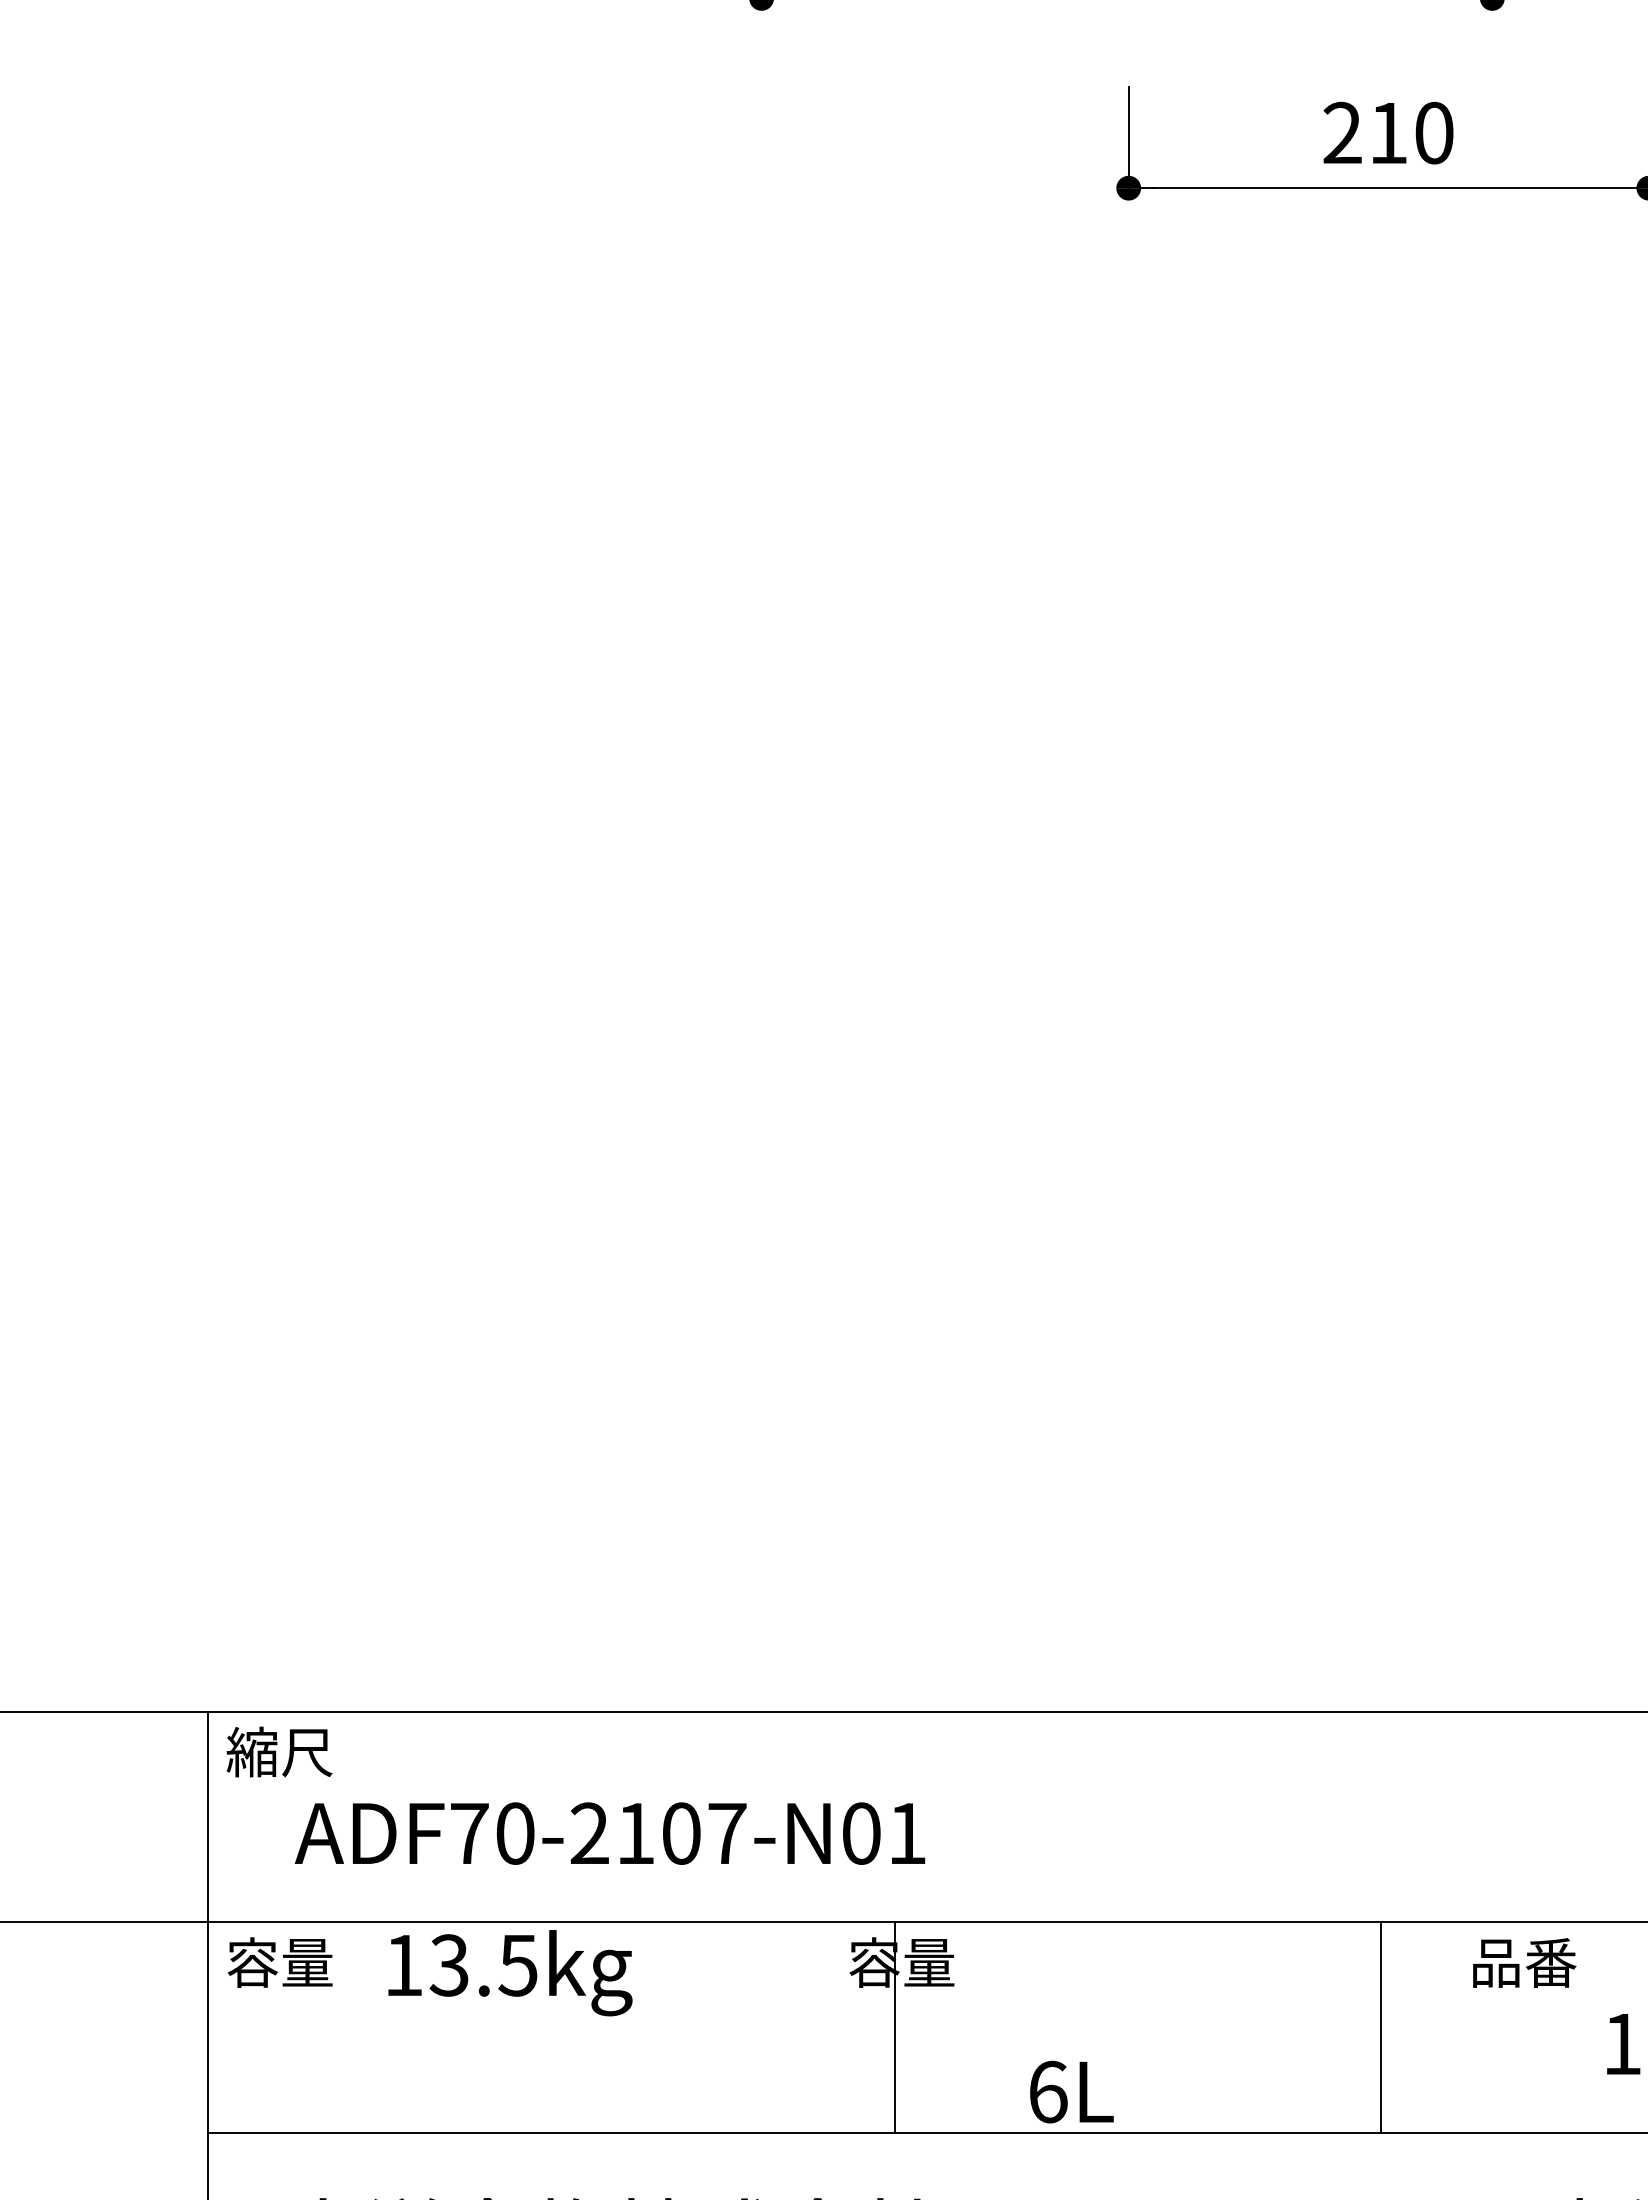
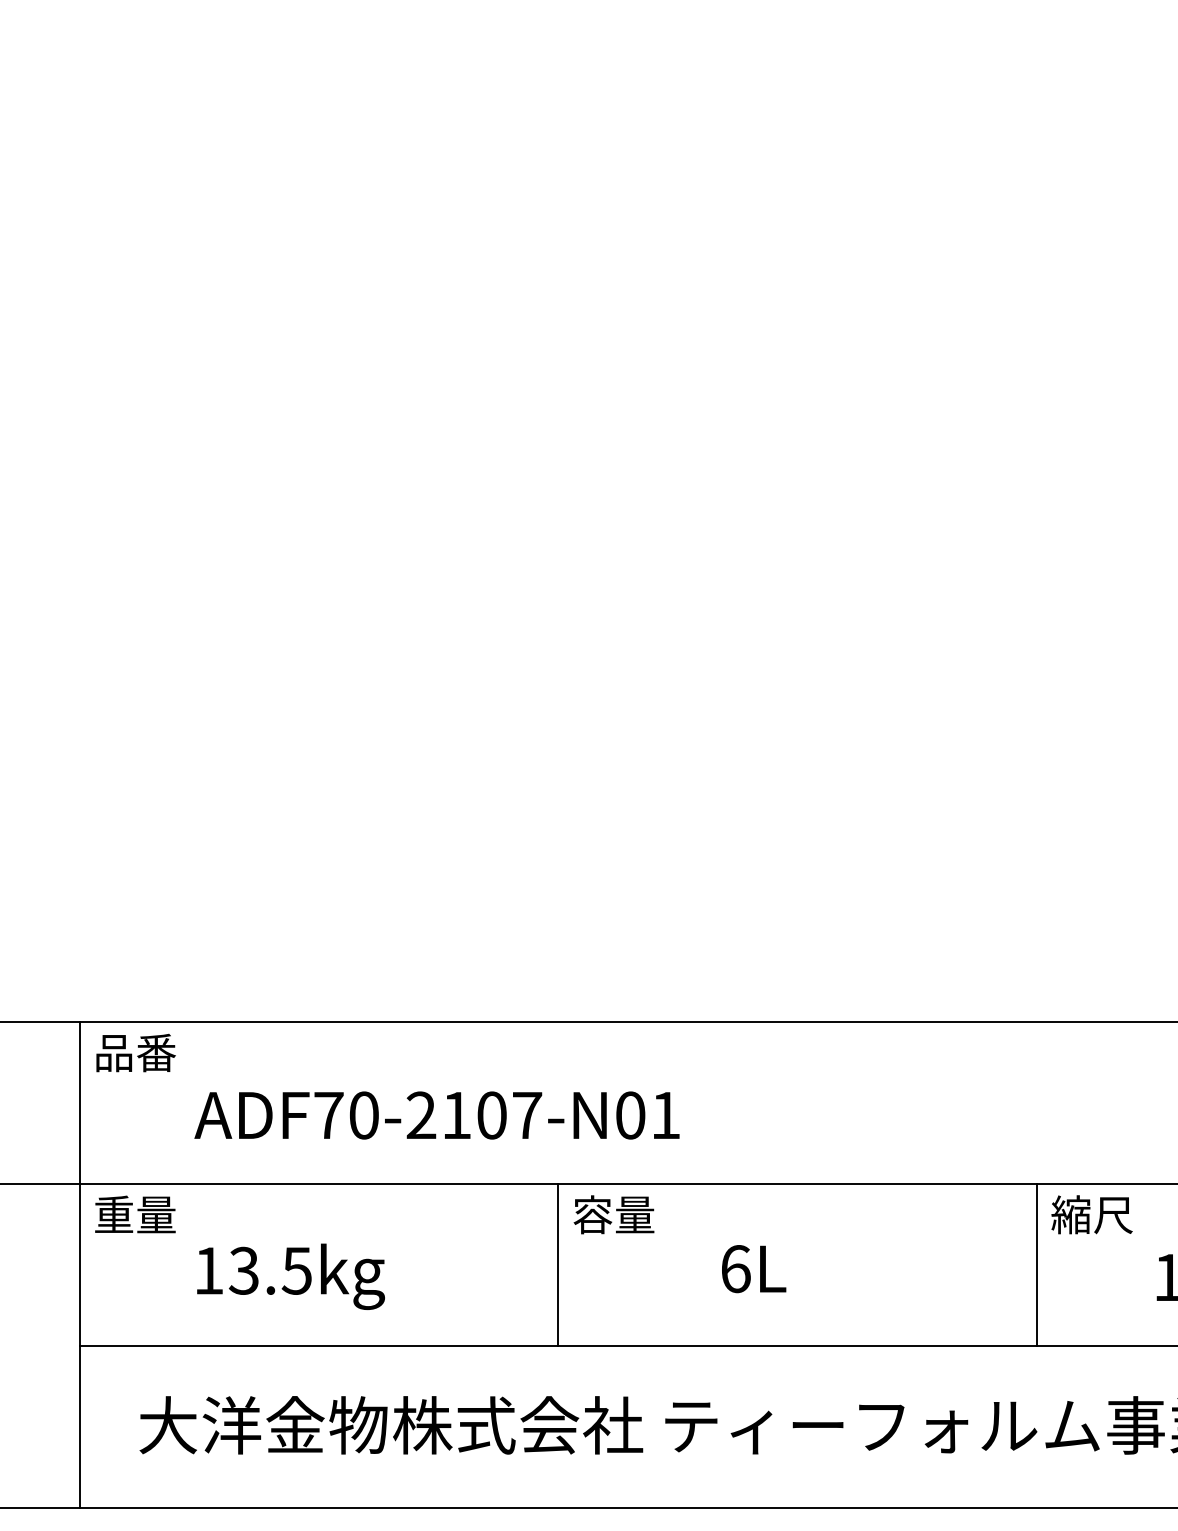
text: (279, 1751) -> (134, 1052), 縮尺 -> 品番
text: (609, 1833) -> (436, 1115), moved
text: (252, 1962) -> (114, 1214), 容量 -> 重量
text: (1523, 1962) -> (1092, 1214), 品番 -> 縮尺
text: (510, 1973) -> (291, 1277), moved
line: (895, 2027) -> (558, 1264), moved
line: (1381, 2027) -> (1037, 1264), moved
text: (1071, 2091) -> (753, 1268), moved

